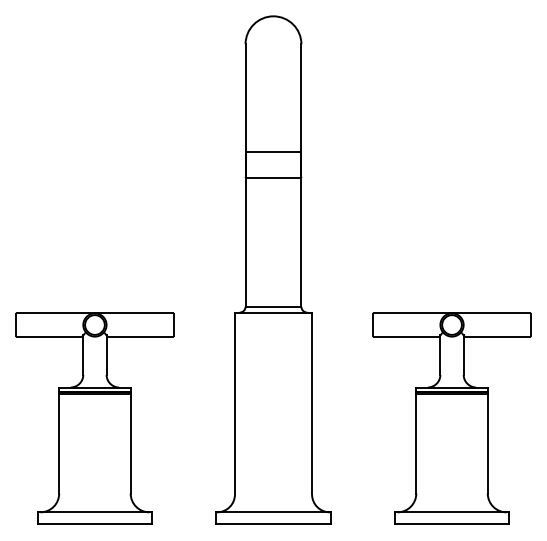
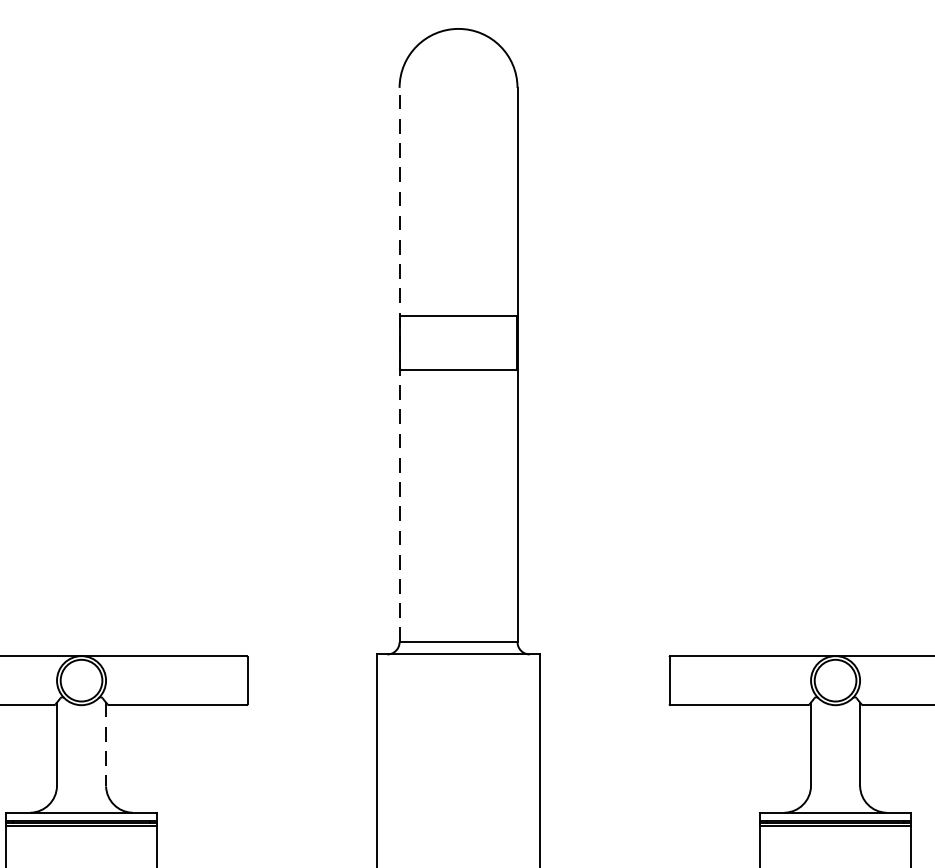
line: (245, 175) -> (399, 364), solid -> dashed
line: (106, 355) -> (105, 745), solid -> dashed

